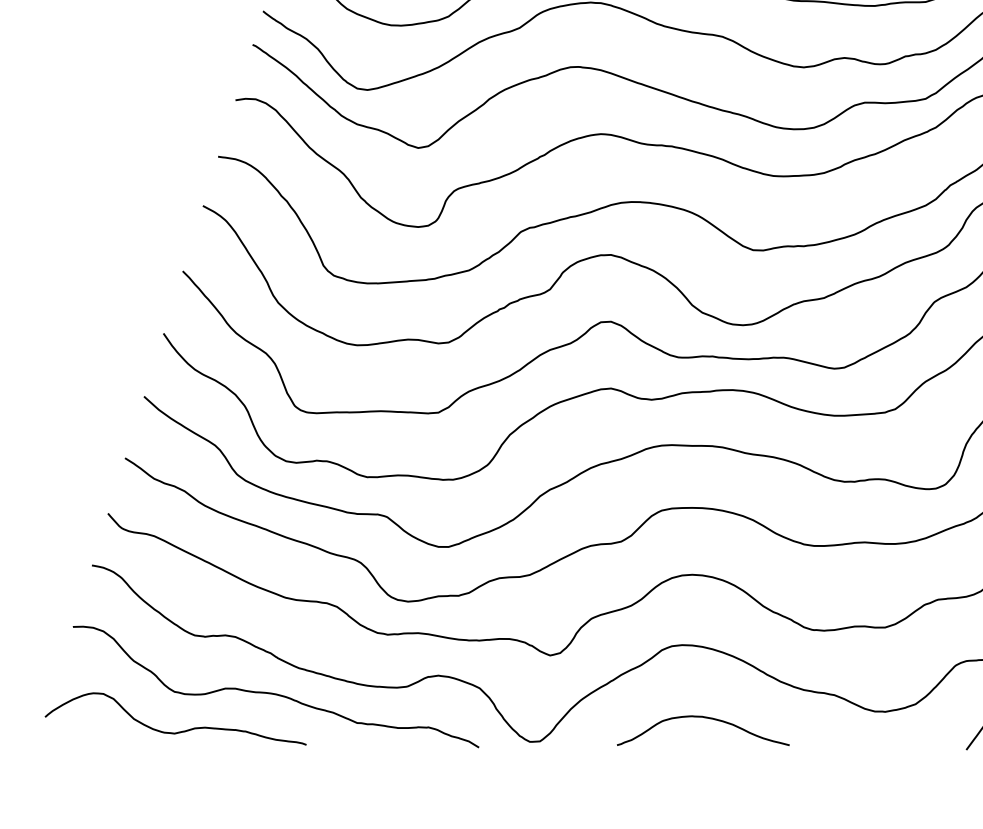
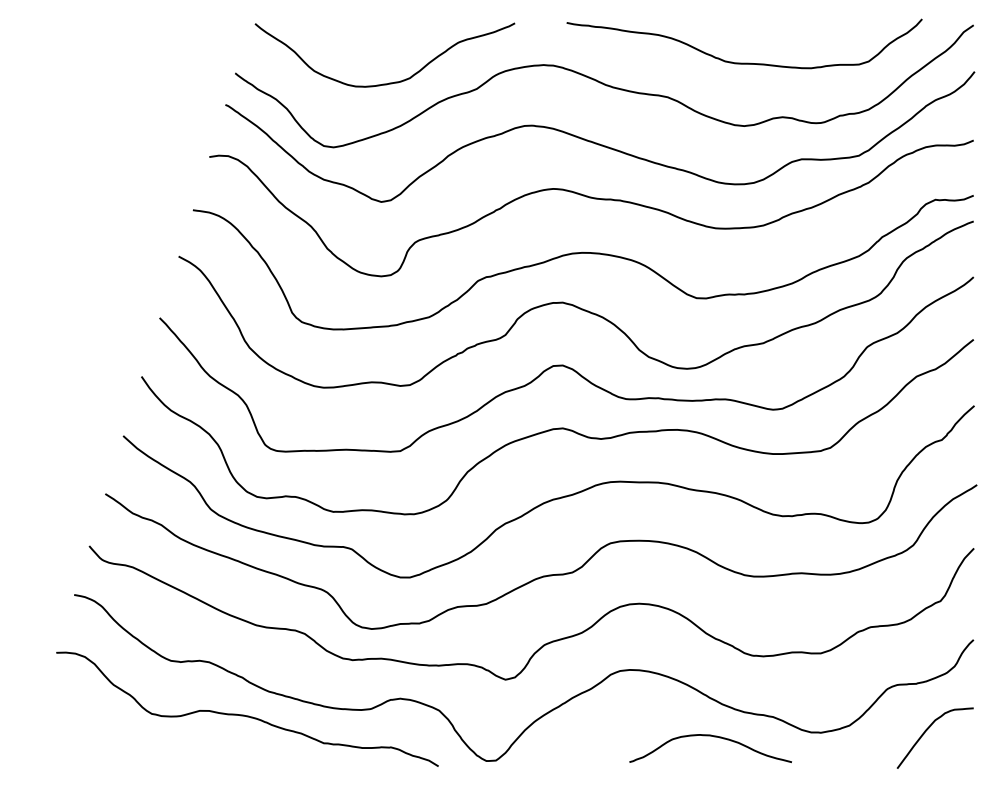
curve: (707, 719) -> (714, 737), moved
curve: (177, 731) -> (154, 751), removed

